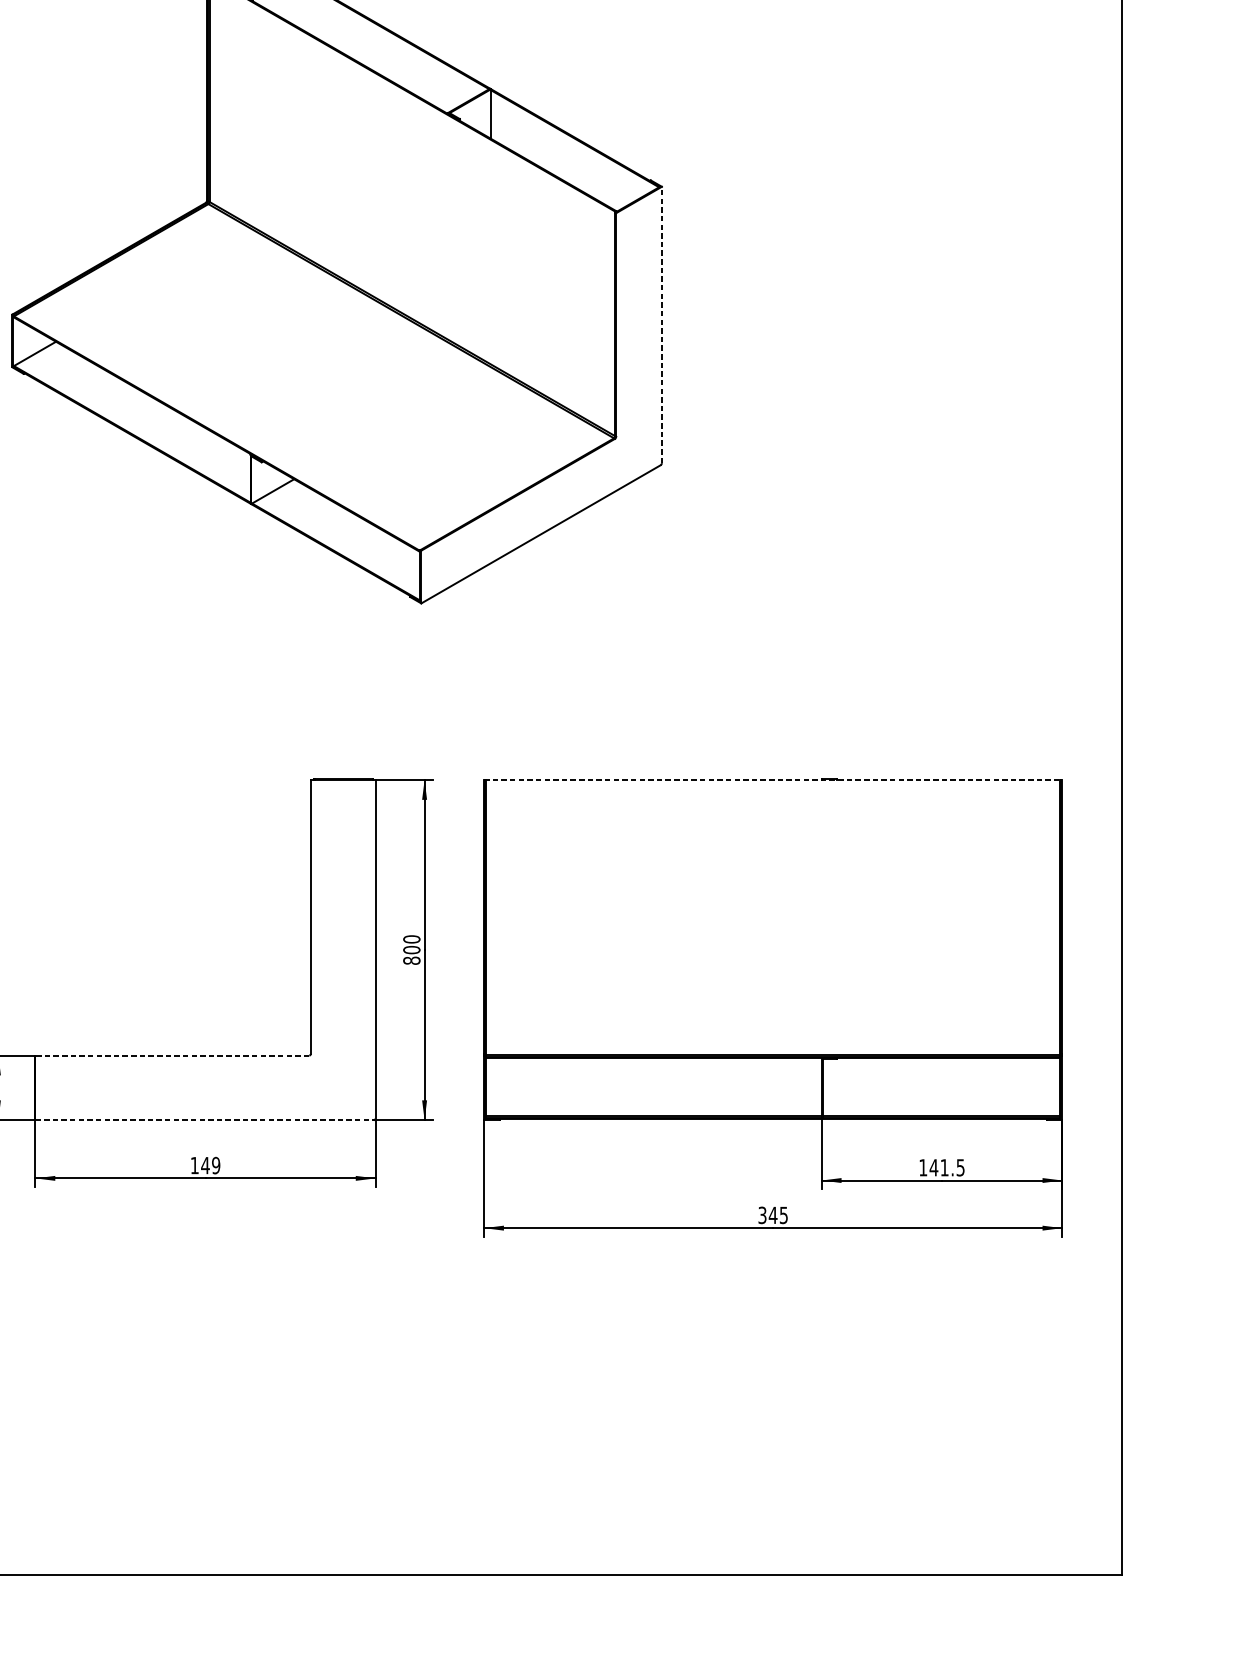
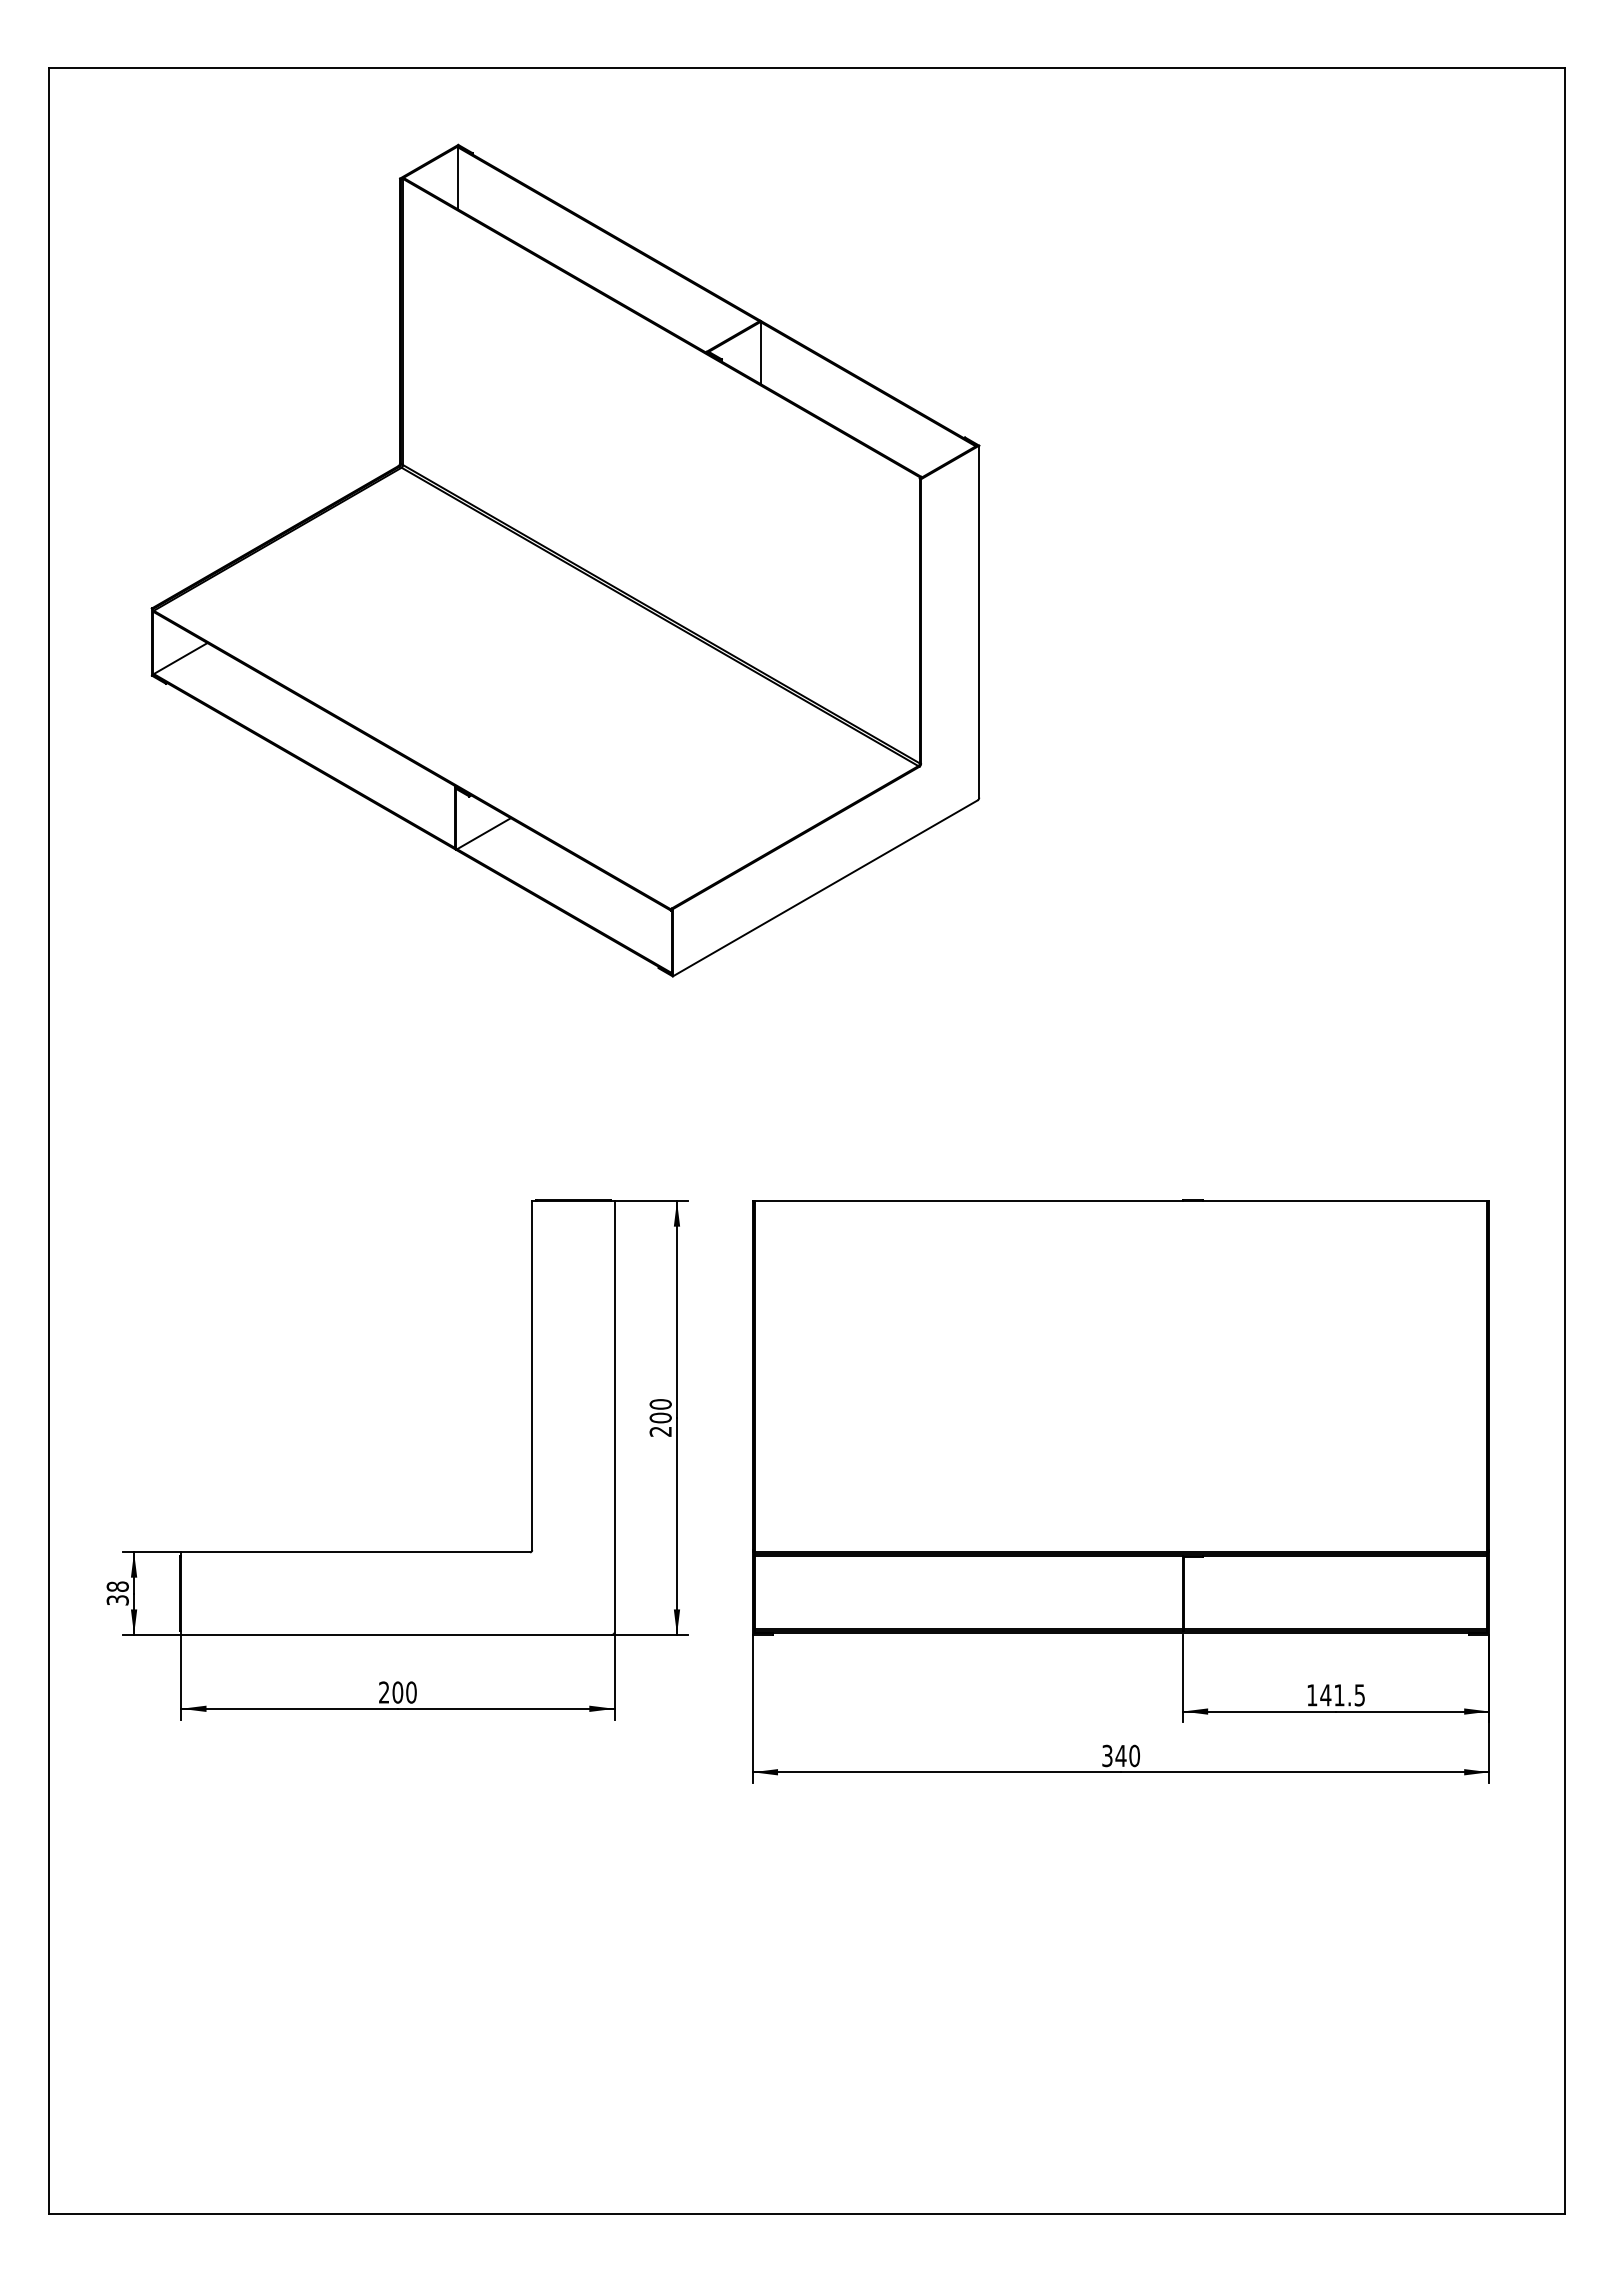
line: (662, 324) -> (979, 621), dashed -> solid
line: (773, 780) -> (1121, 1201), dashed -> solid
text: (411, 960) -> (660, 1431), 800 -> 200
line: (172, 1055) -> (355, 1552), dashed -> solid
line: (204, 1120) -> (396, 1634), dashed -> solid
text: (205, 1165) -> (397, 1692), 149 -> 200
text: (783, 1215) -> (1134, 1755), 345 -> 340

